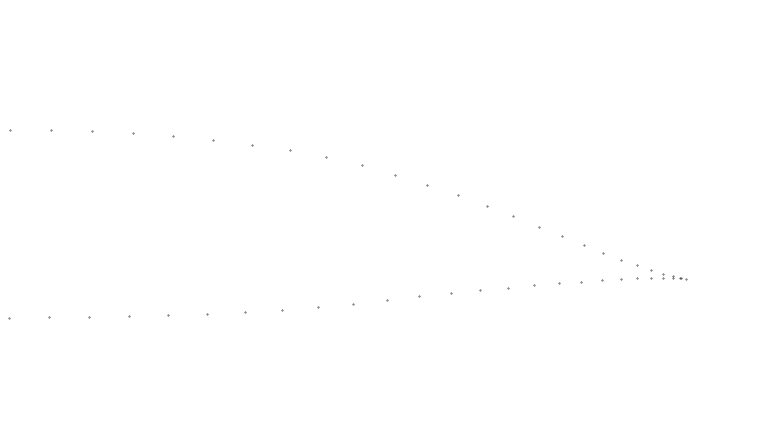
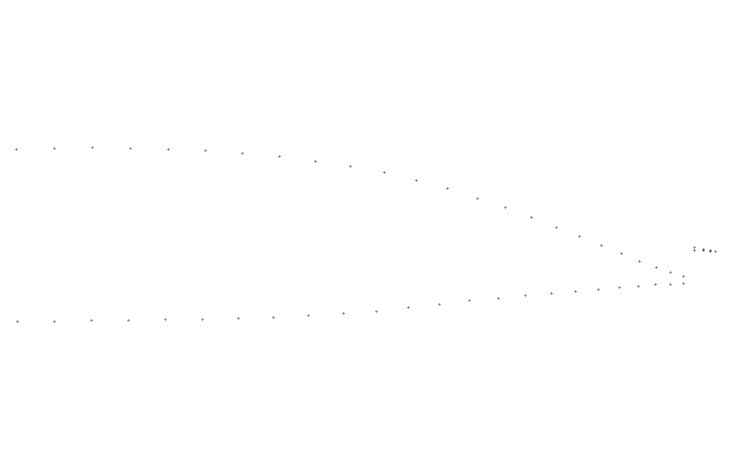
part: (674, 276) -> (704, 249), moved

